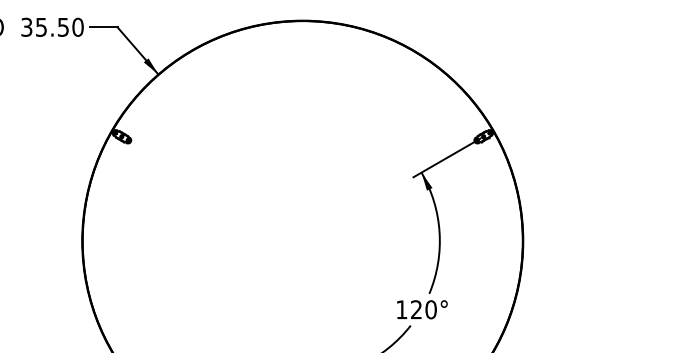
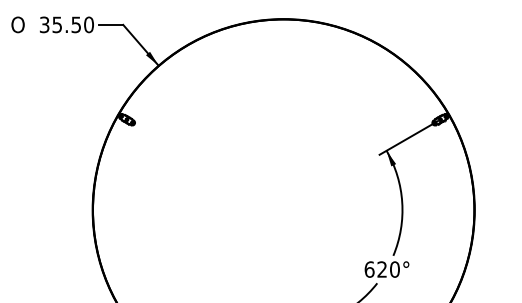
text: (401, 309) -> (369, 269), 120° -> 620°

